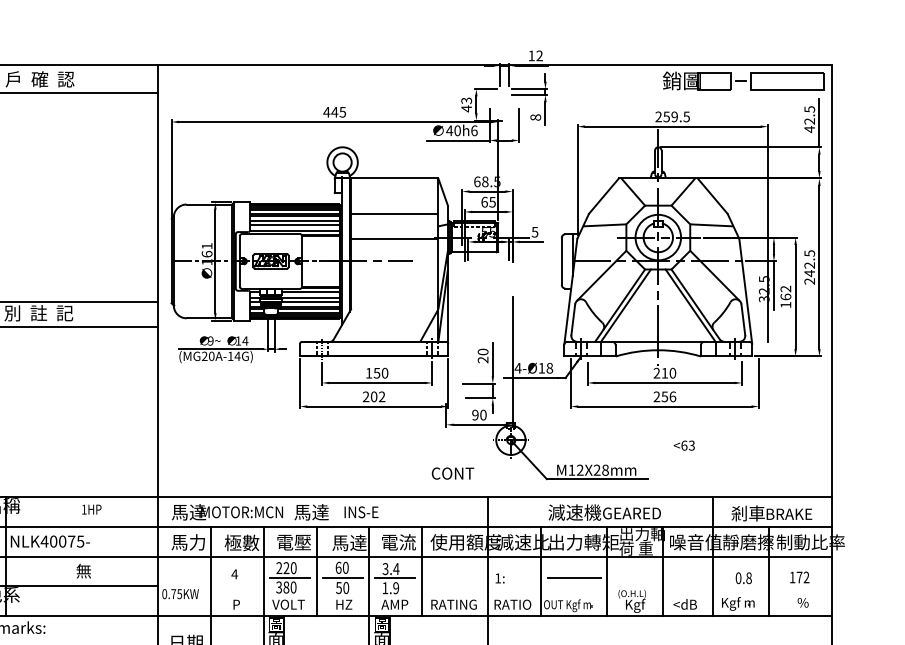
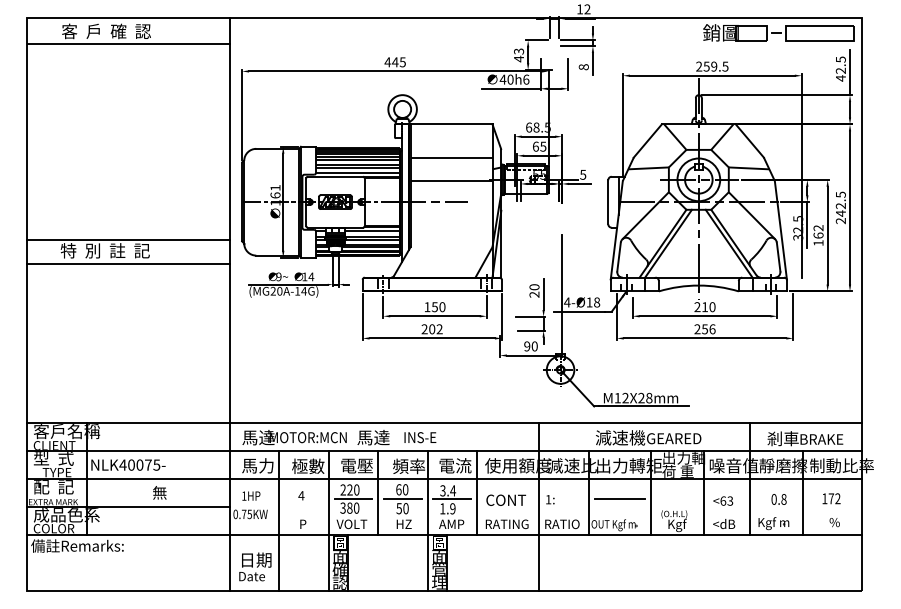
text: (684, 445) -> (723, 500), moved
text: (452, 472) -> (505, 499), moved
text: (92, 508) -> (251, 495), moved
text: (349, 543) -> (409, 466), 馬達 -> 頻率

